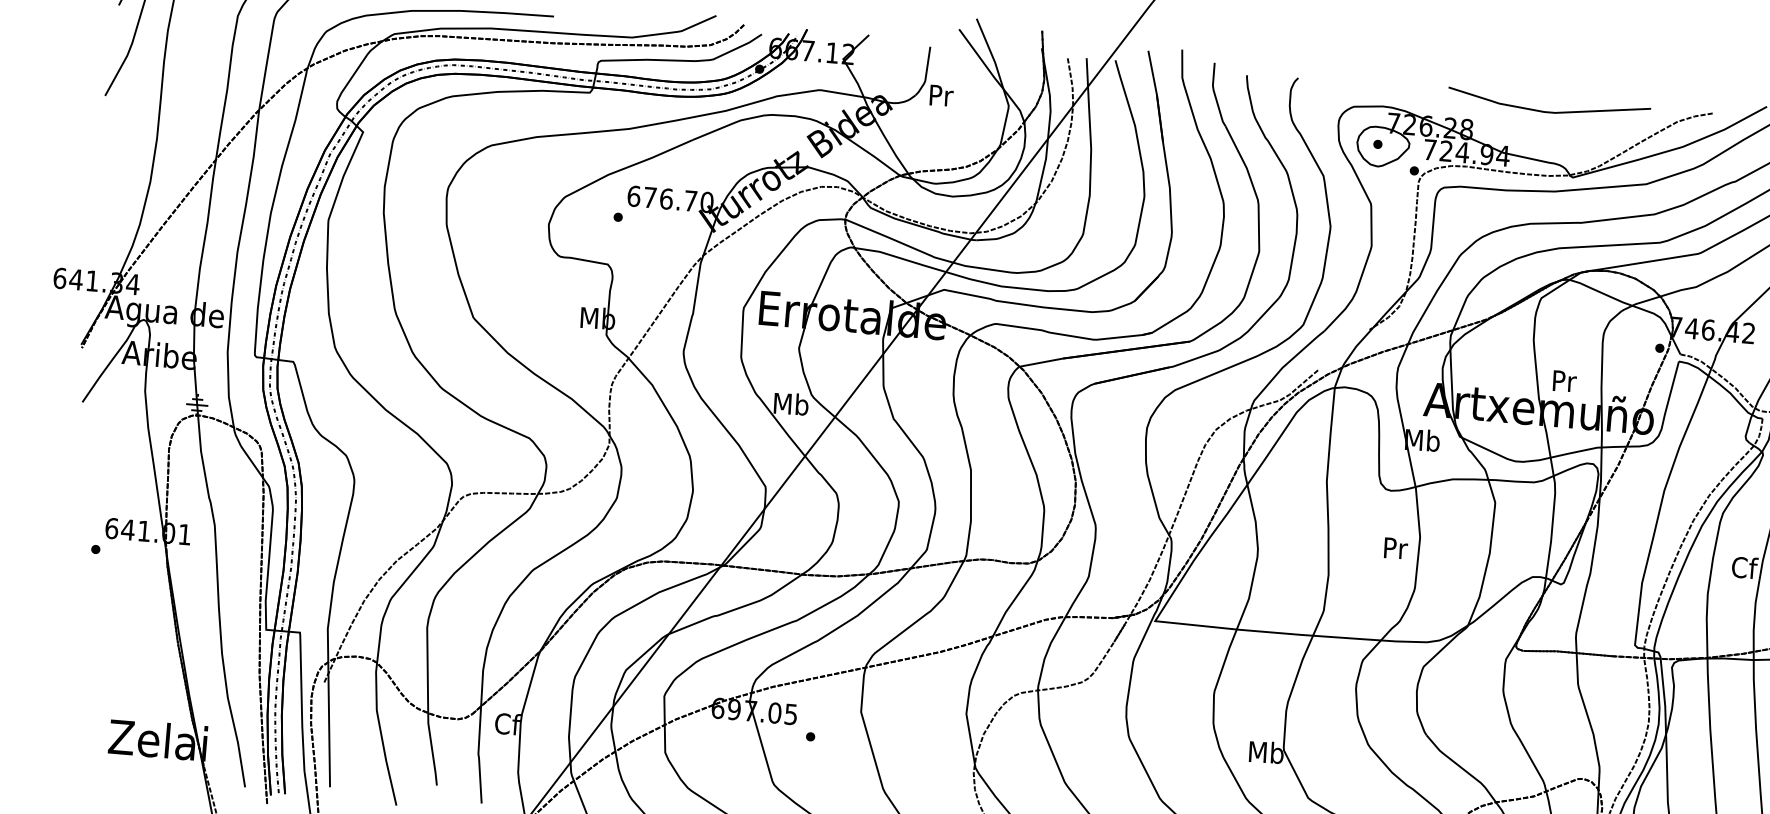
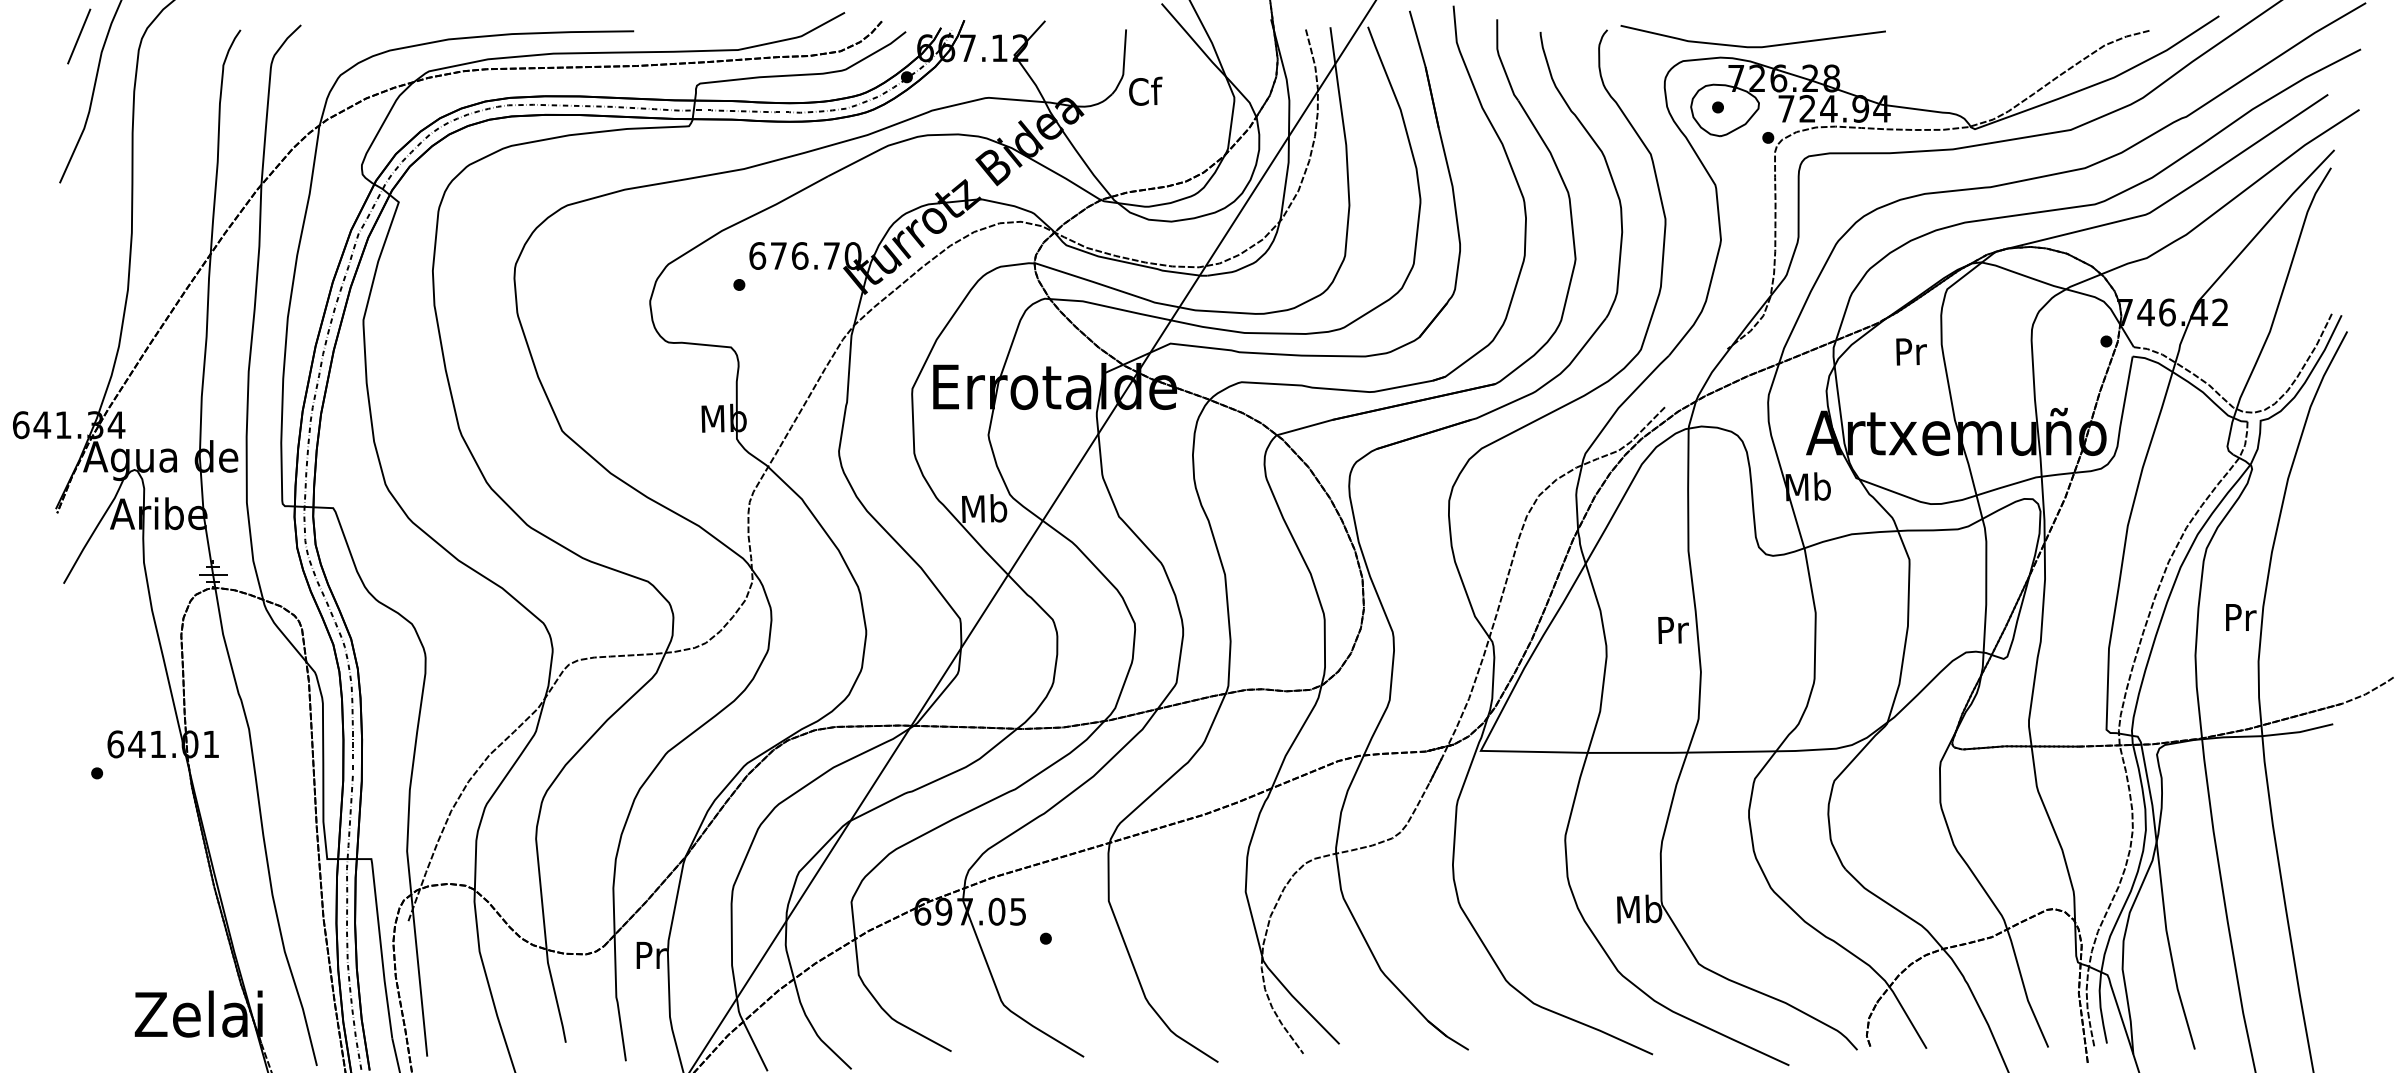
text: (941, 94) -> (1145, 90), Pr -> Cf
curve: (1548, 111) -> (1752, 46), moved
text: (1564, 381) -> (1911, 351), moved
text: (1395, 547) -> (1673, 629), moved
text: (1744, 567) -> (2240, 616), Cf -> Pr
text: (507, 723) -> (650, 954), Cf -> Pr

